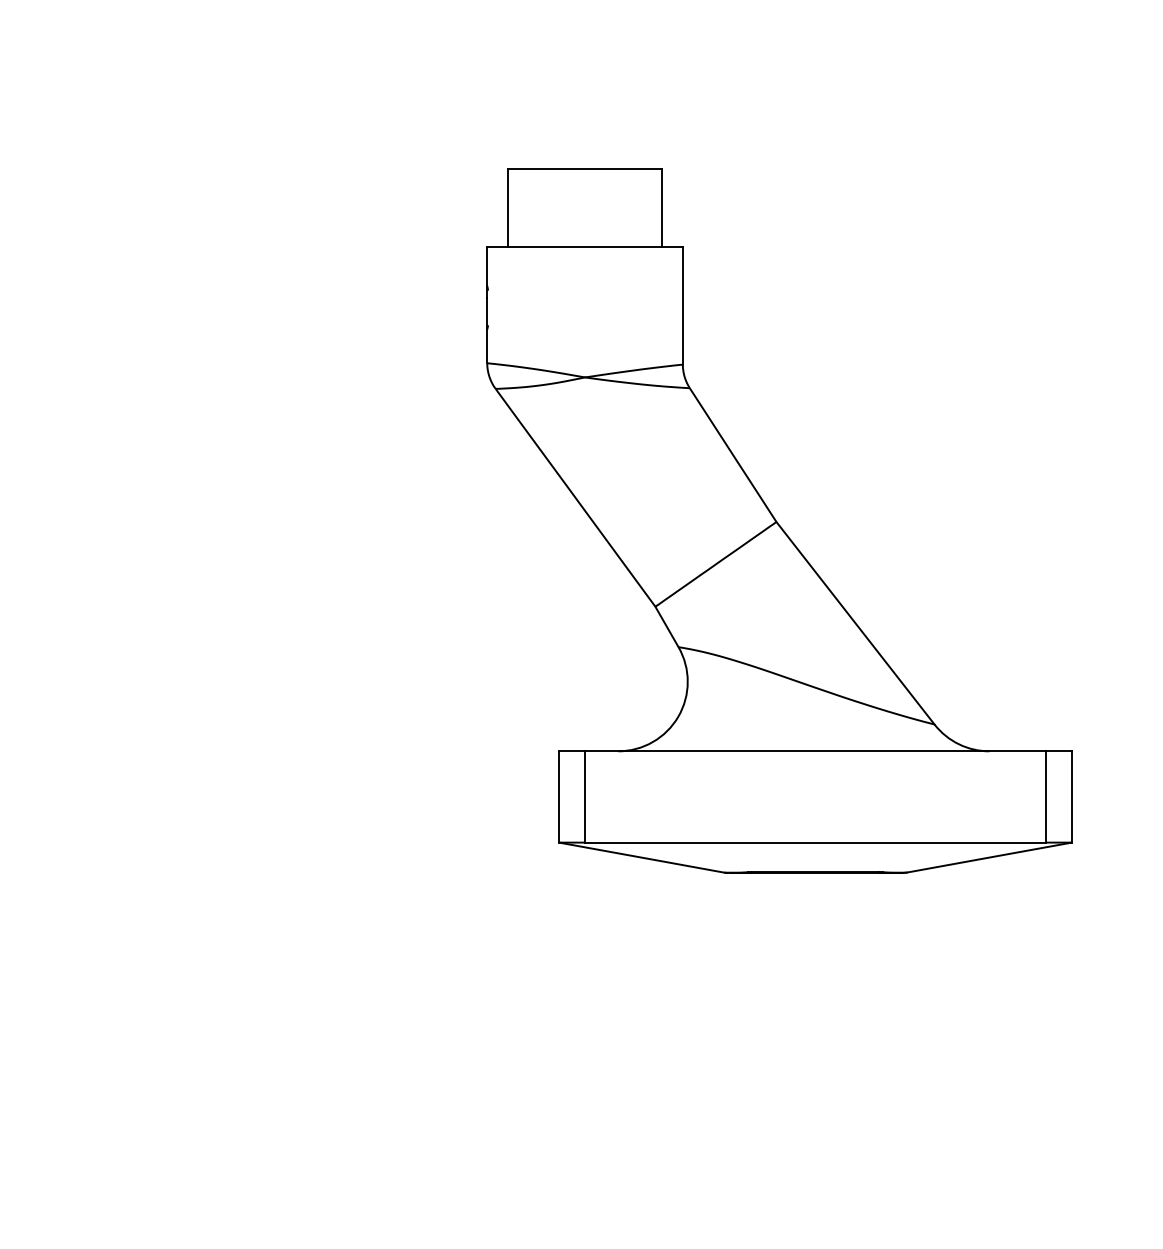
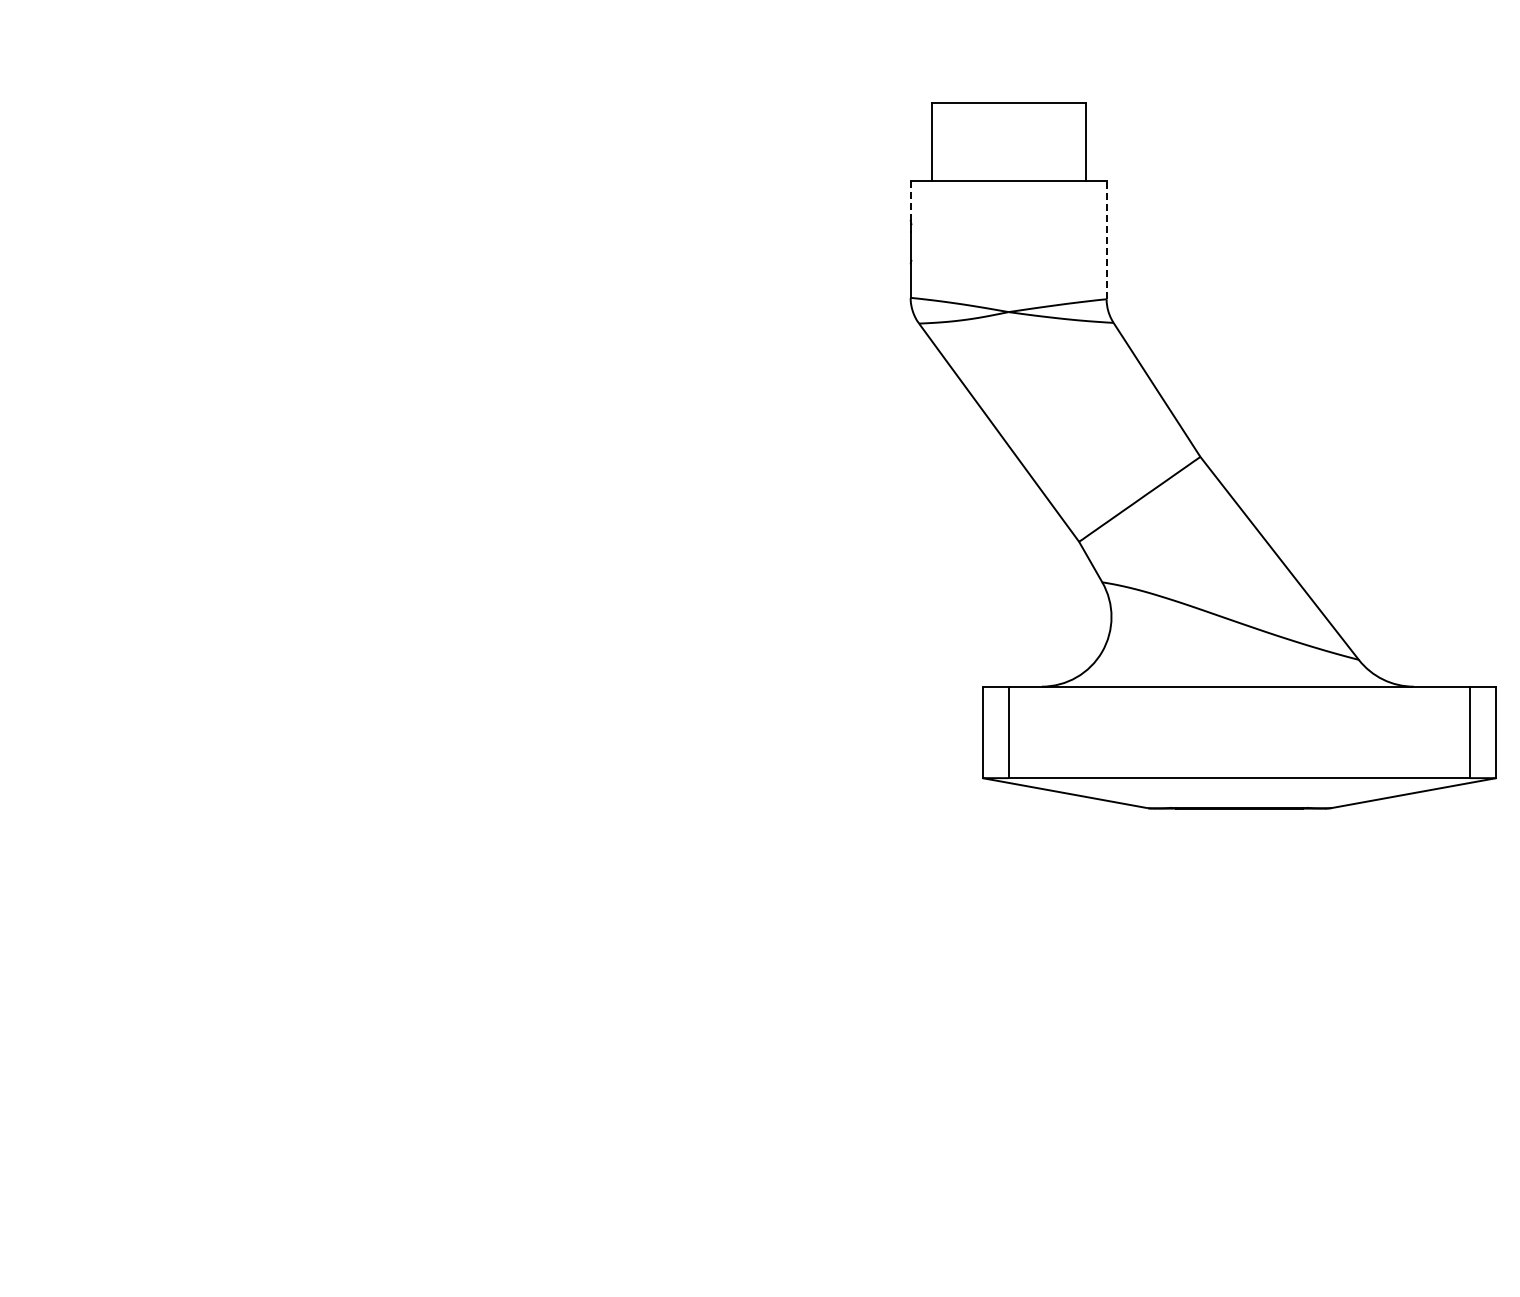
line: (487, 267) -> (910, 201), solid -> dashed
line: (682, 305) -> (1106, 240), solid -> dashed

